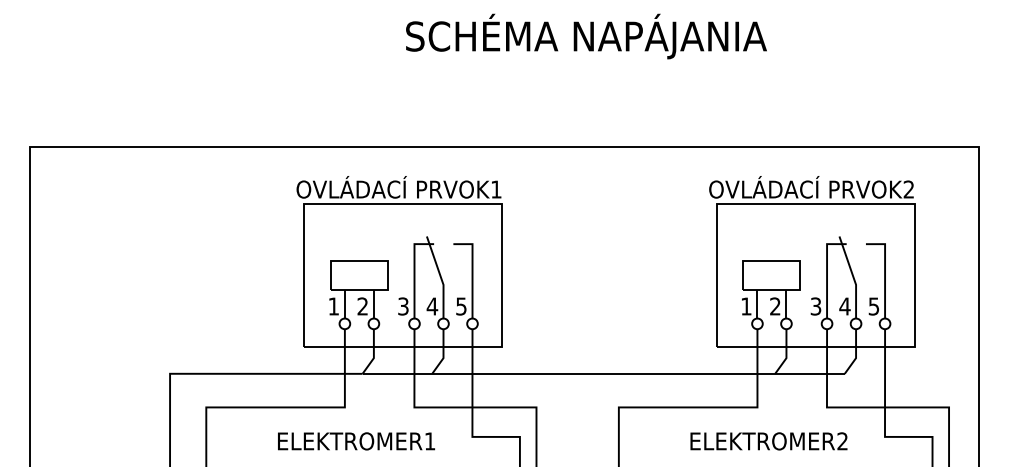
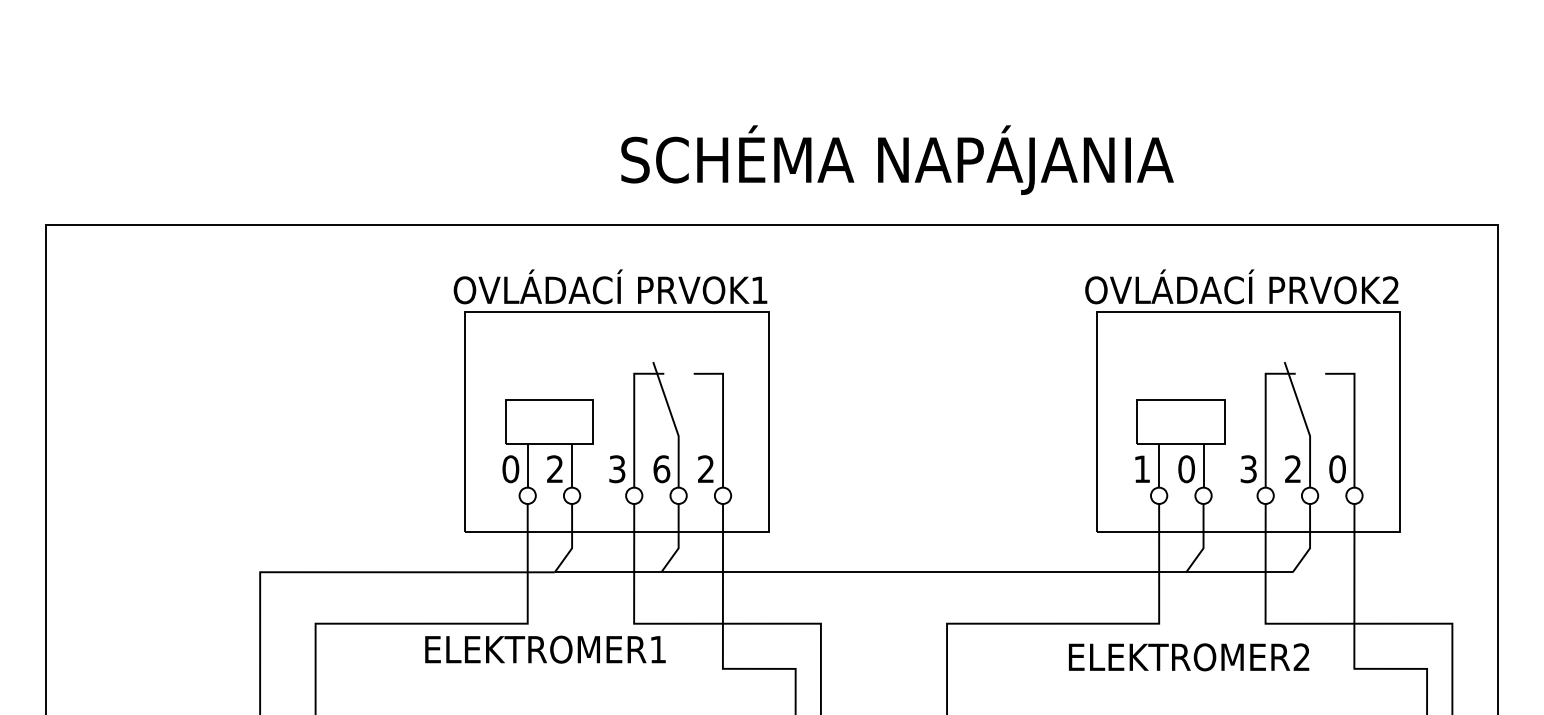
text: (586, 36) -> (897, 160), moved
text: (333, 306) -> (510, 469), 1 -> 0
text: (432, 306) -> (661, 469), 4 -> 6
text: (461, 306) -> (706, 469), 5 -> 2
text: (775, 306) -> (1186, 469), 2 -> 0
text: (844, 306) -> (1292, 469), 4 -> 2
text: (873, 306) -> (1336, 469), 5 -> 0
text: (356, 441) -> (545, 649), moved
text: (768, 441) -> (1188, 657), moved

